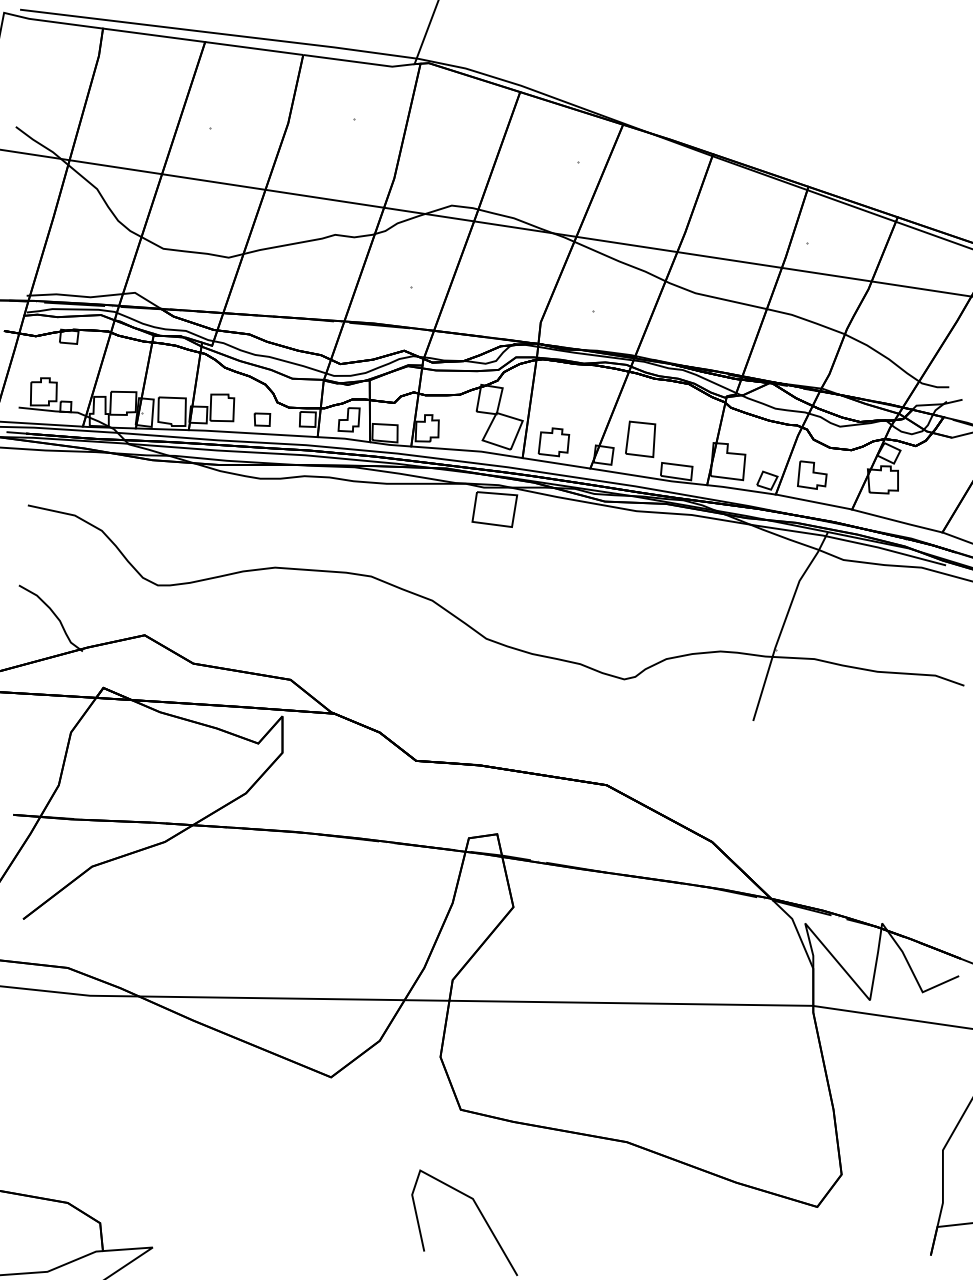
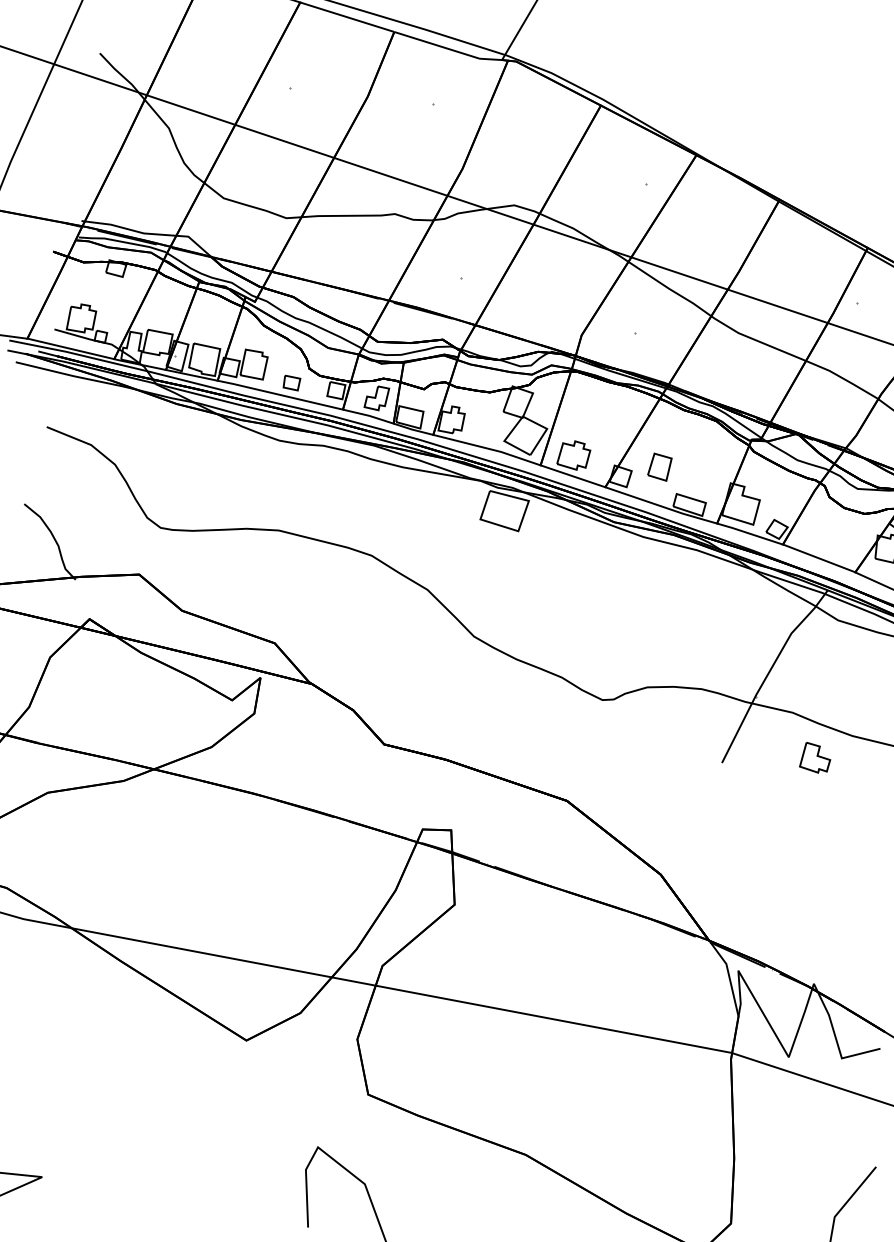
part: (640, 438) -> (659, 466), size x0.7
part: (812, 474) -> (816, 757), moved

